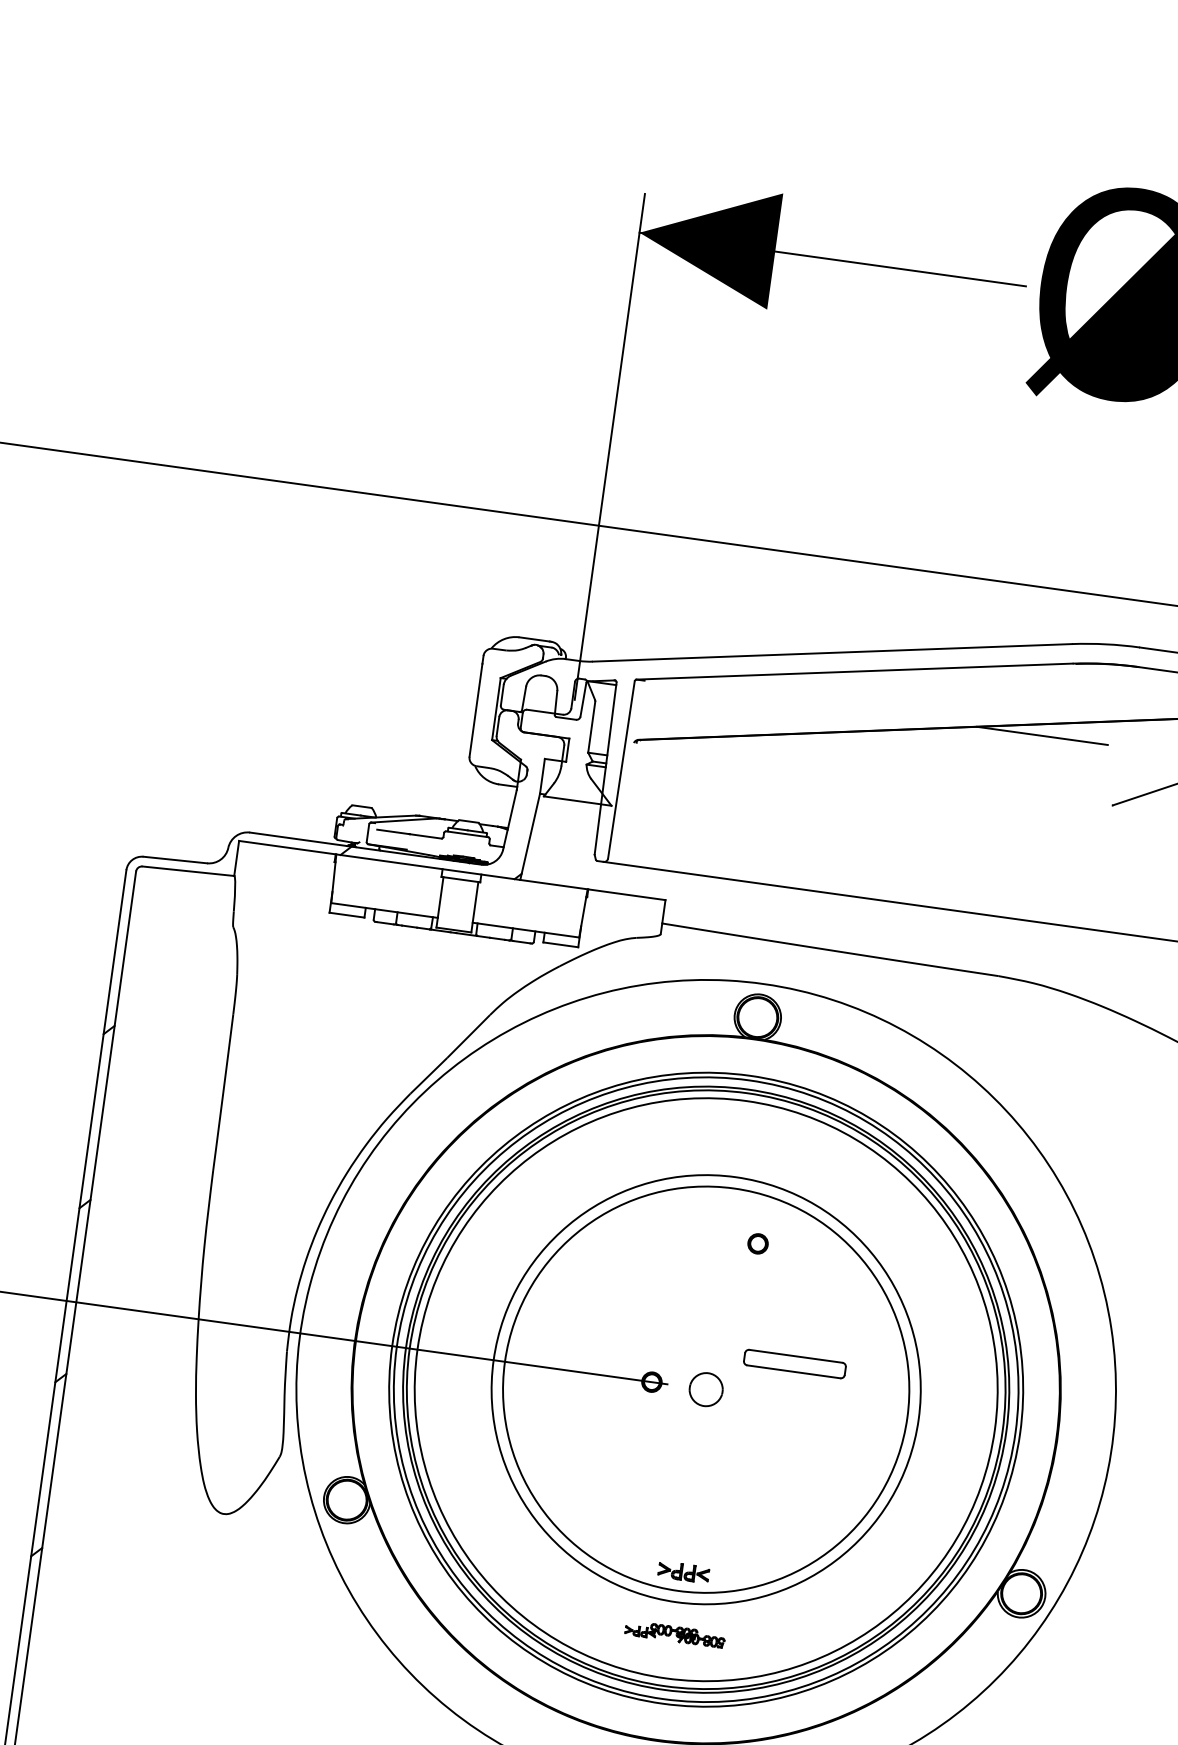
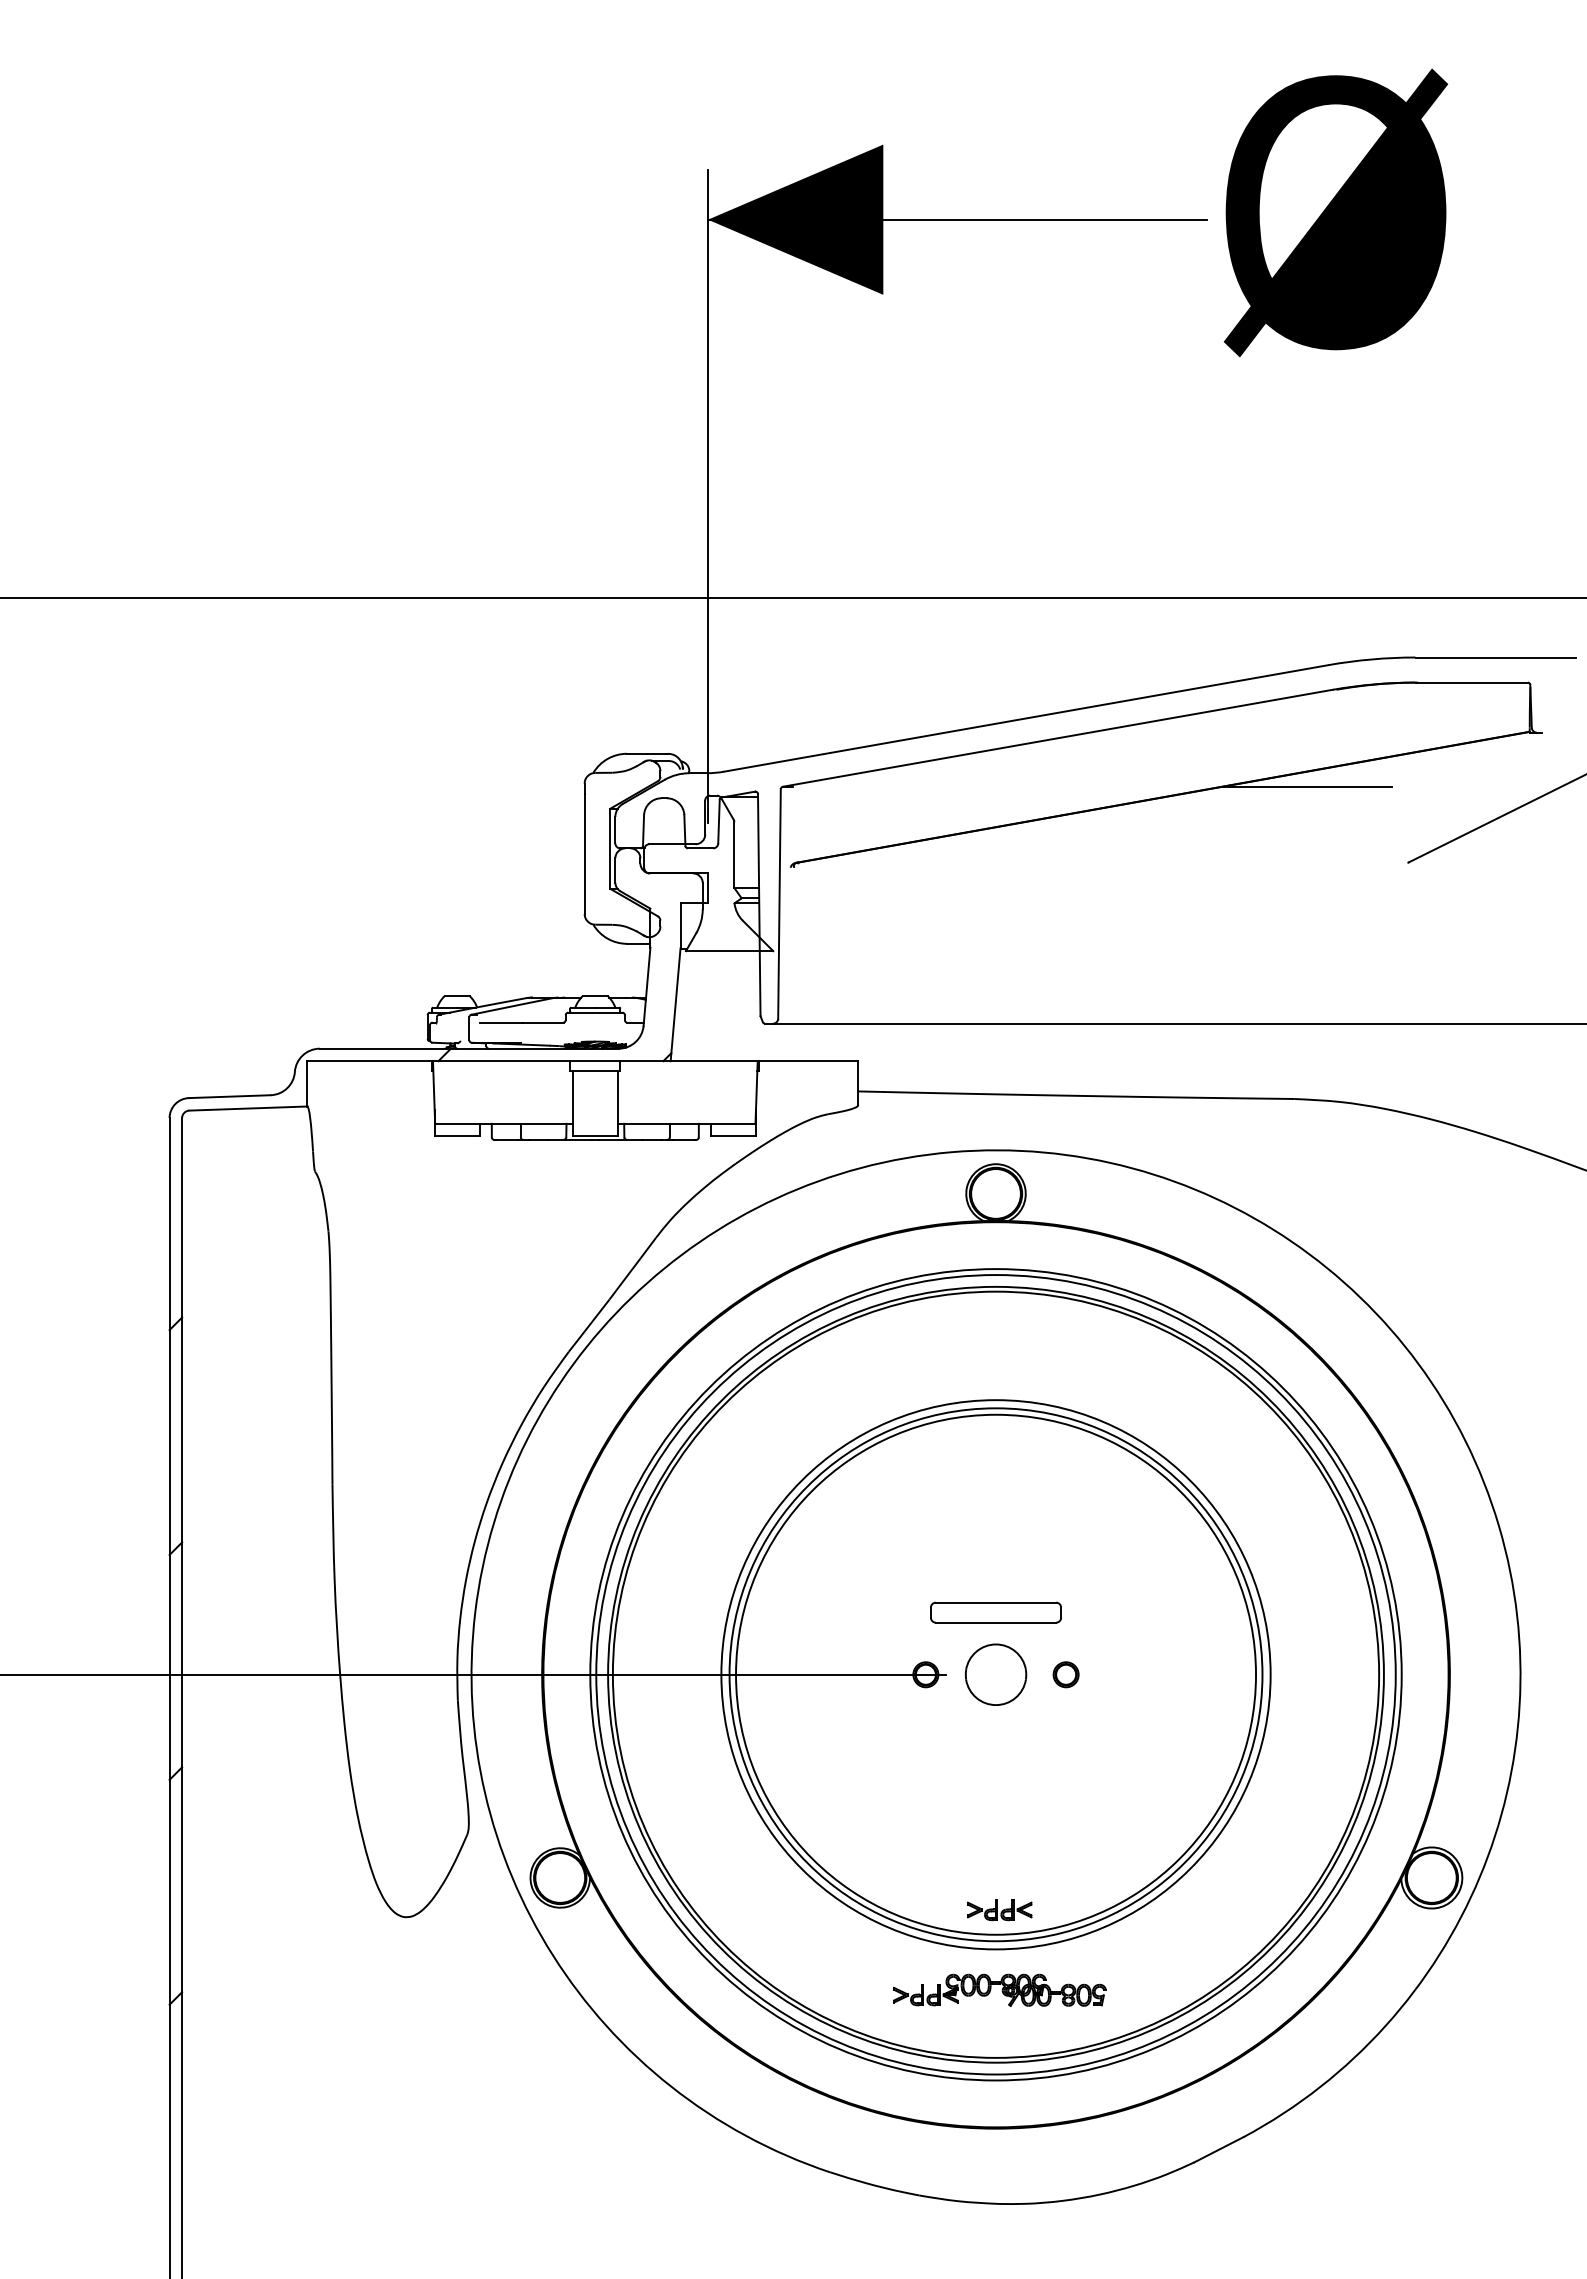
part: (757, 1243) -> (1065, 1674), moved
part: (794, 1363) -> (995, 1612), moved
circle: (705, 1389) -> (995, 1674), size x0.71
part: (705, 1389) -> (995, 1674), size x1.43
part: (675, 1633) -> (999, 1989), size x1.67

